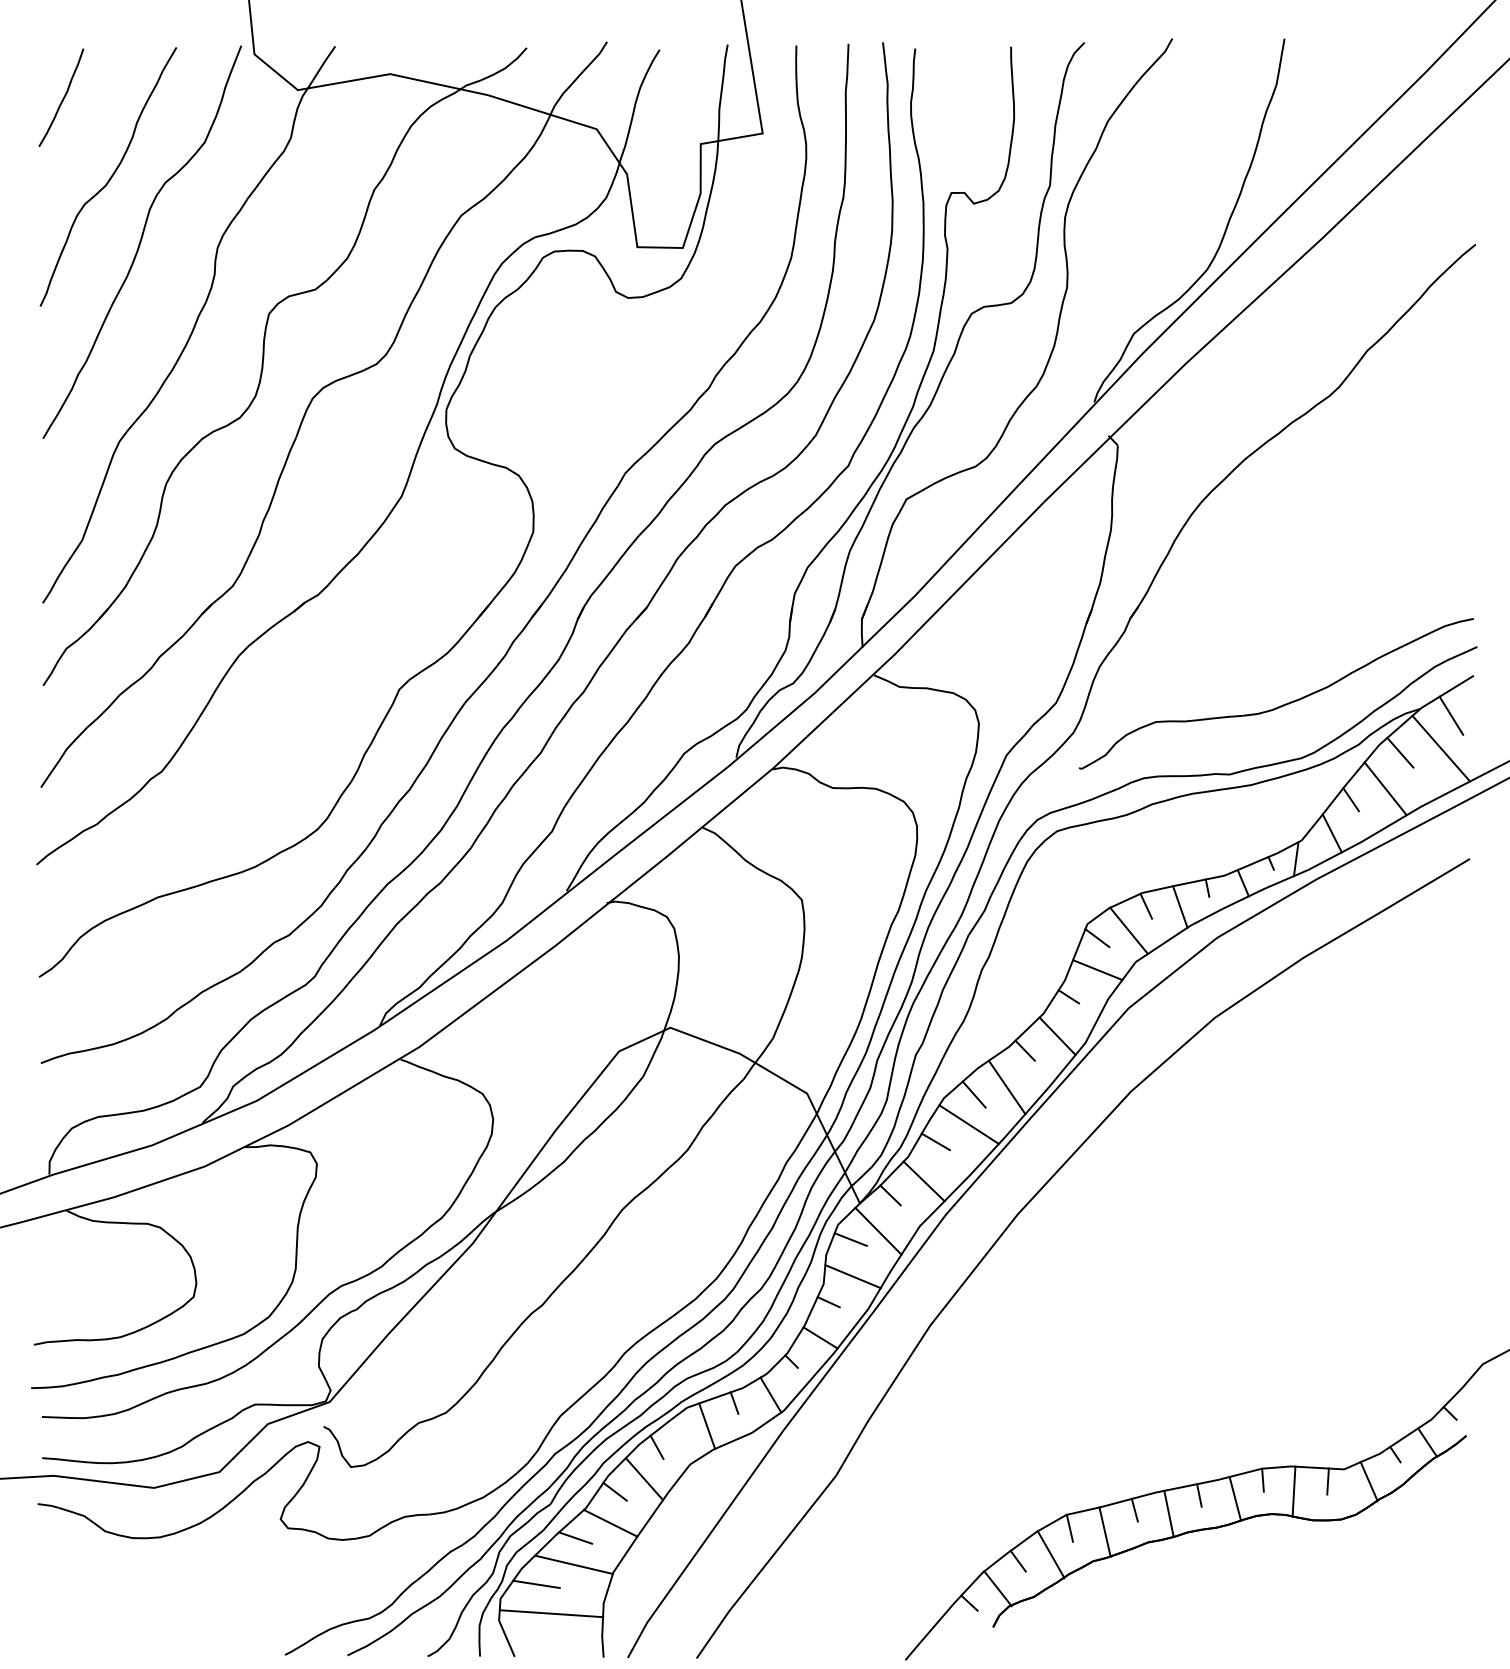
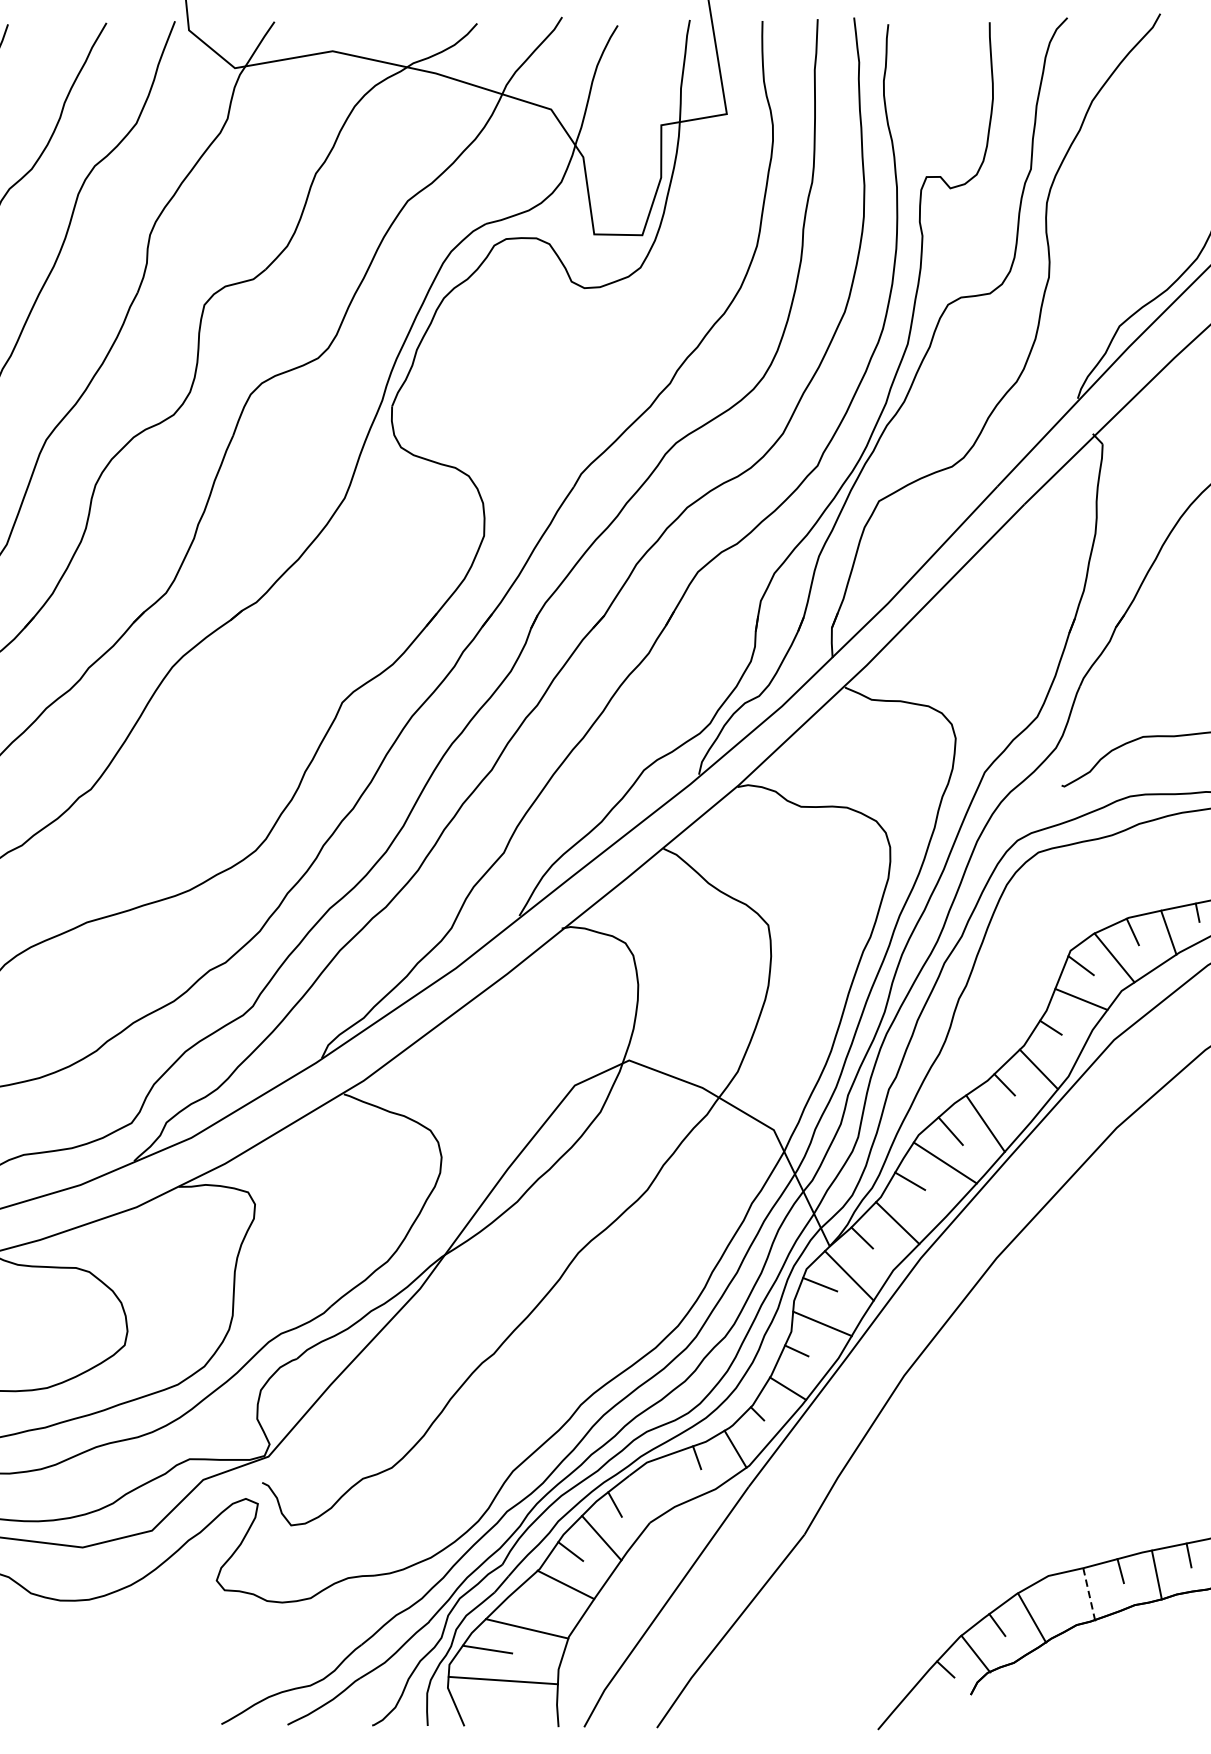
line: (707, 1425) -> (668, 1481), removed
line: (1069, 1527) -> (1051, 1589), removed
line: (1105, 1532) -> (1089, 1594), solid -> dashed
line: (575, 1537) -> (528, 1599), removed

